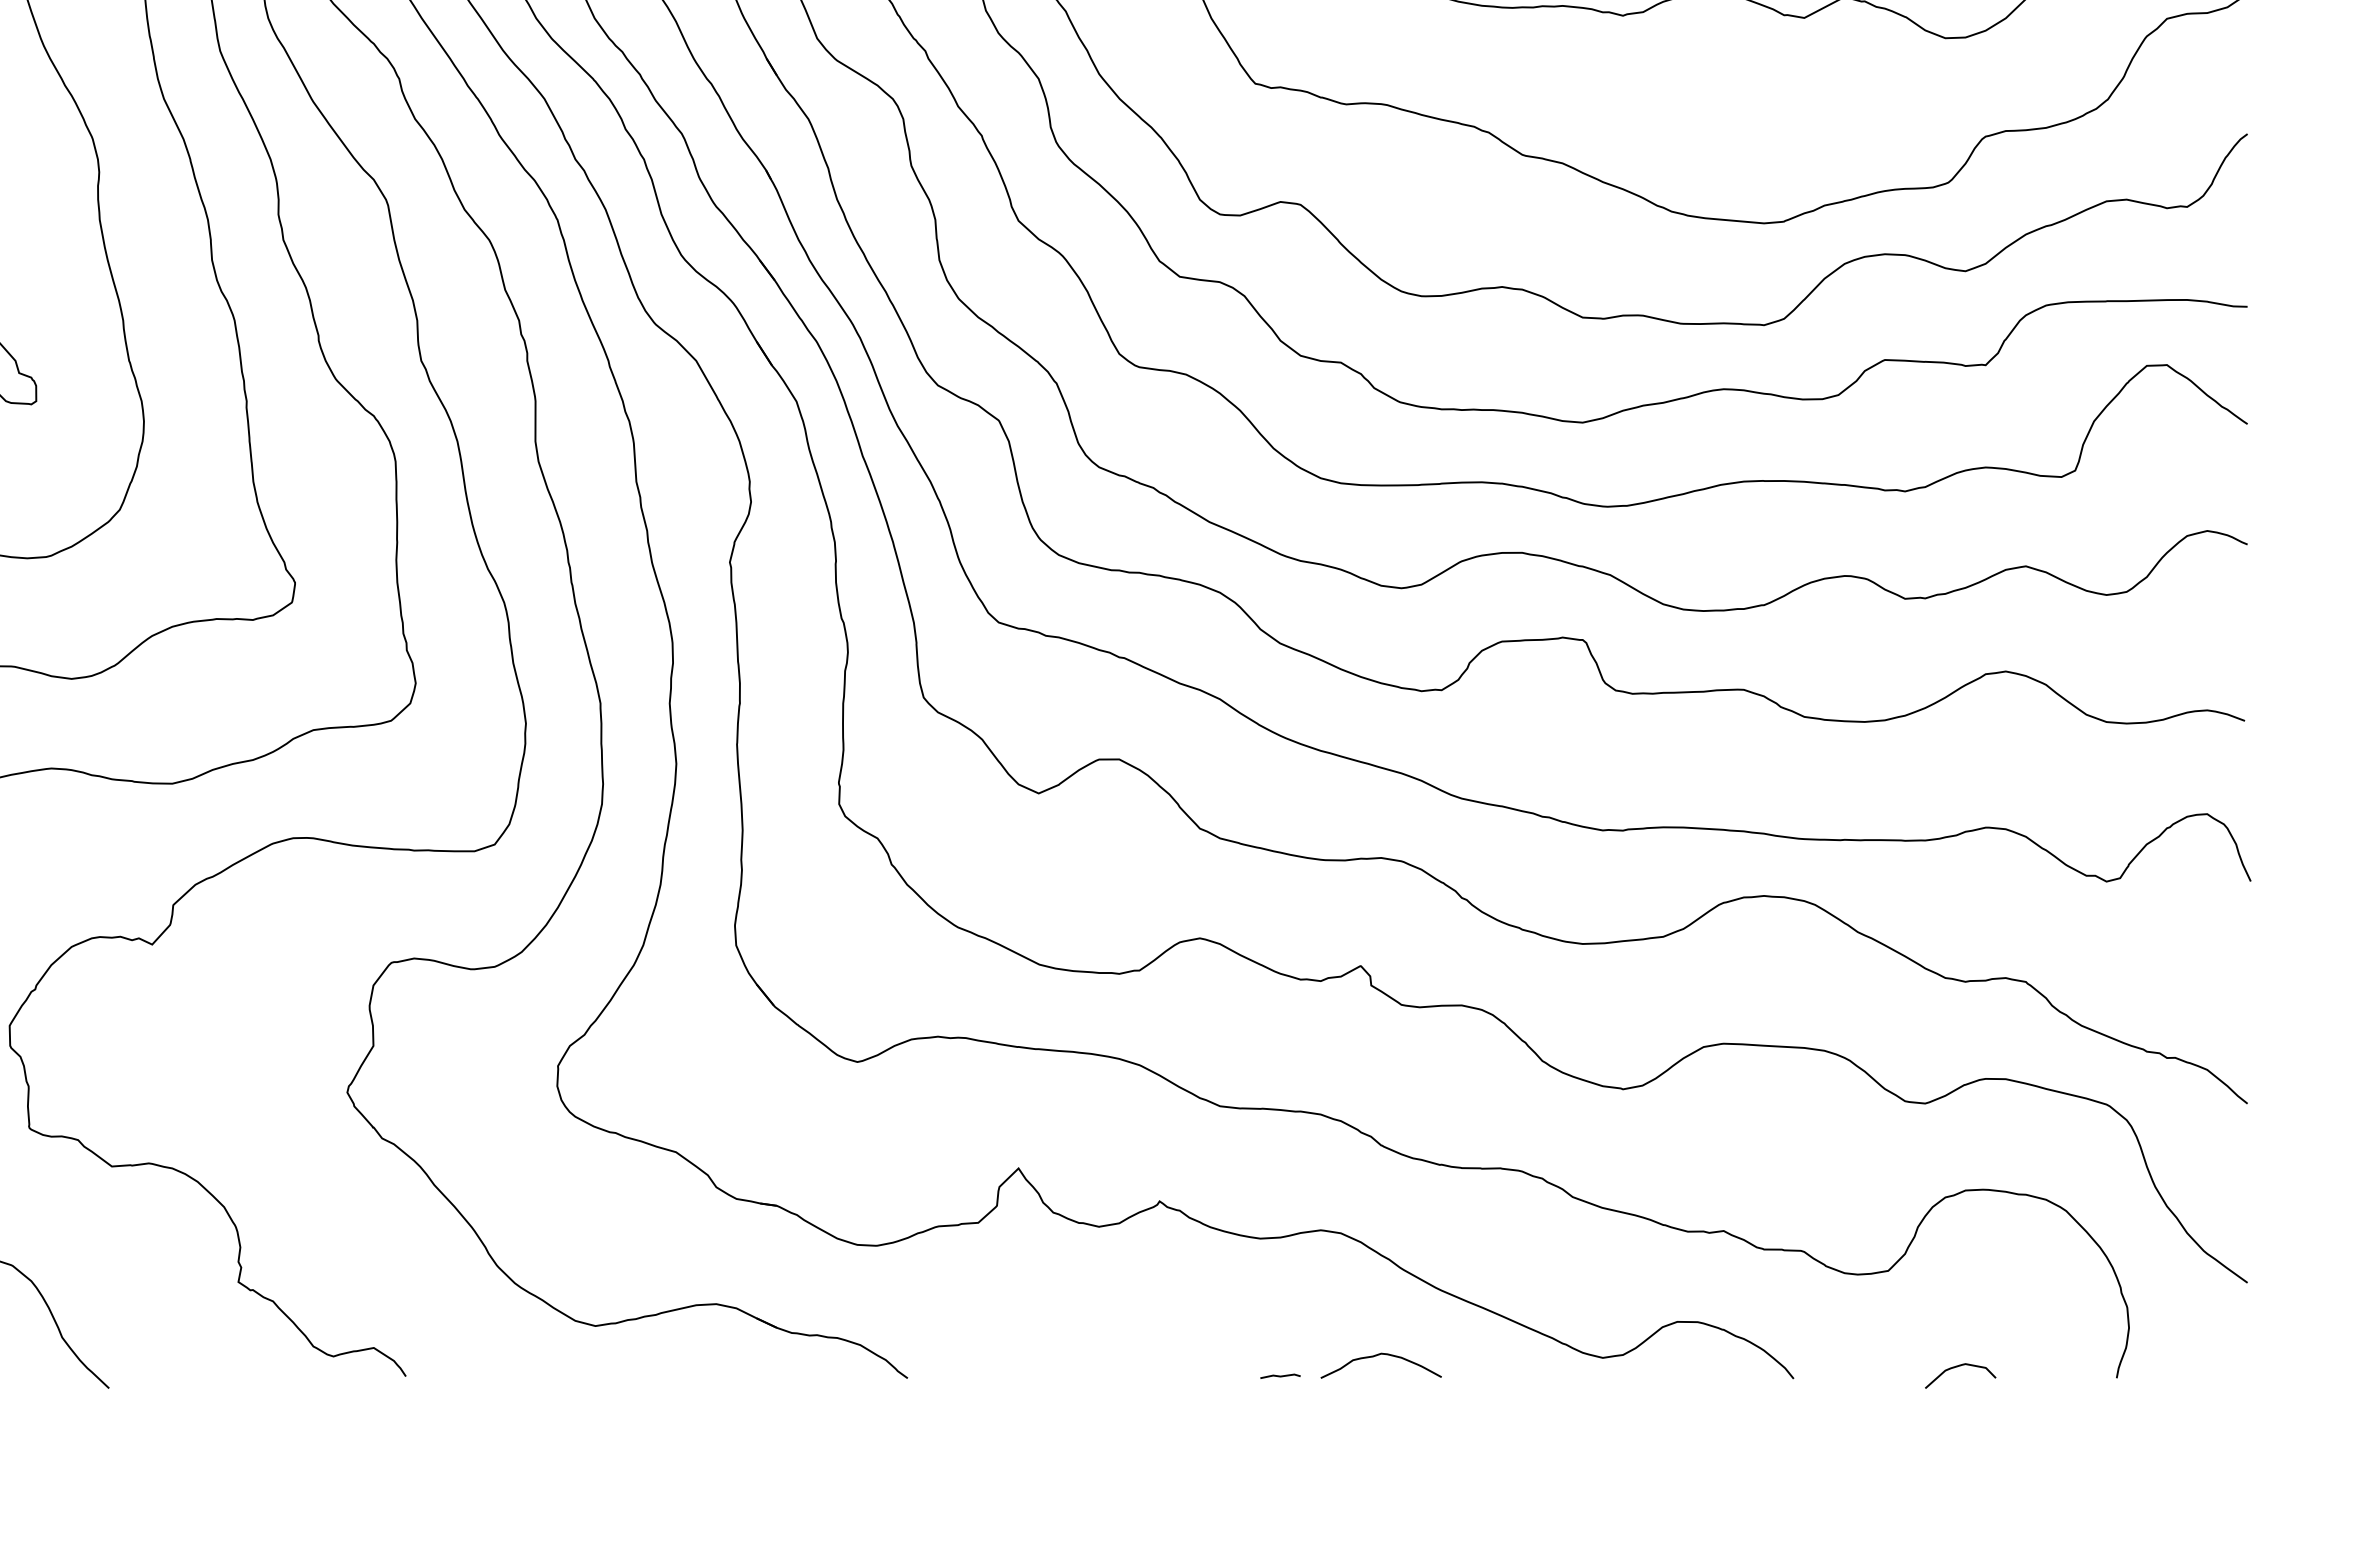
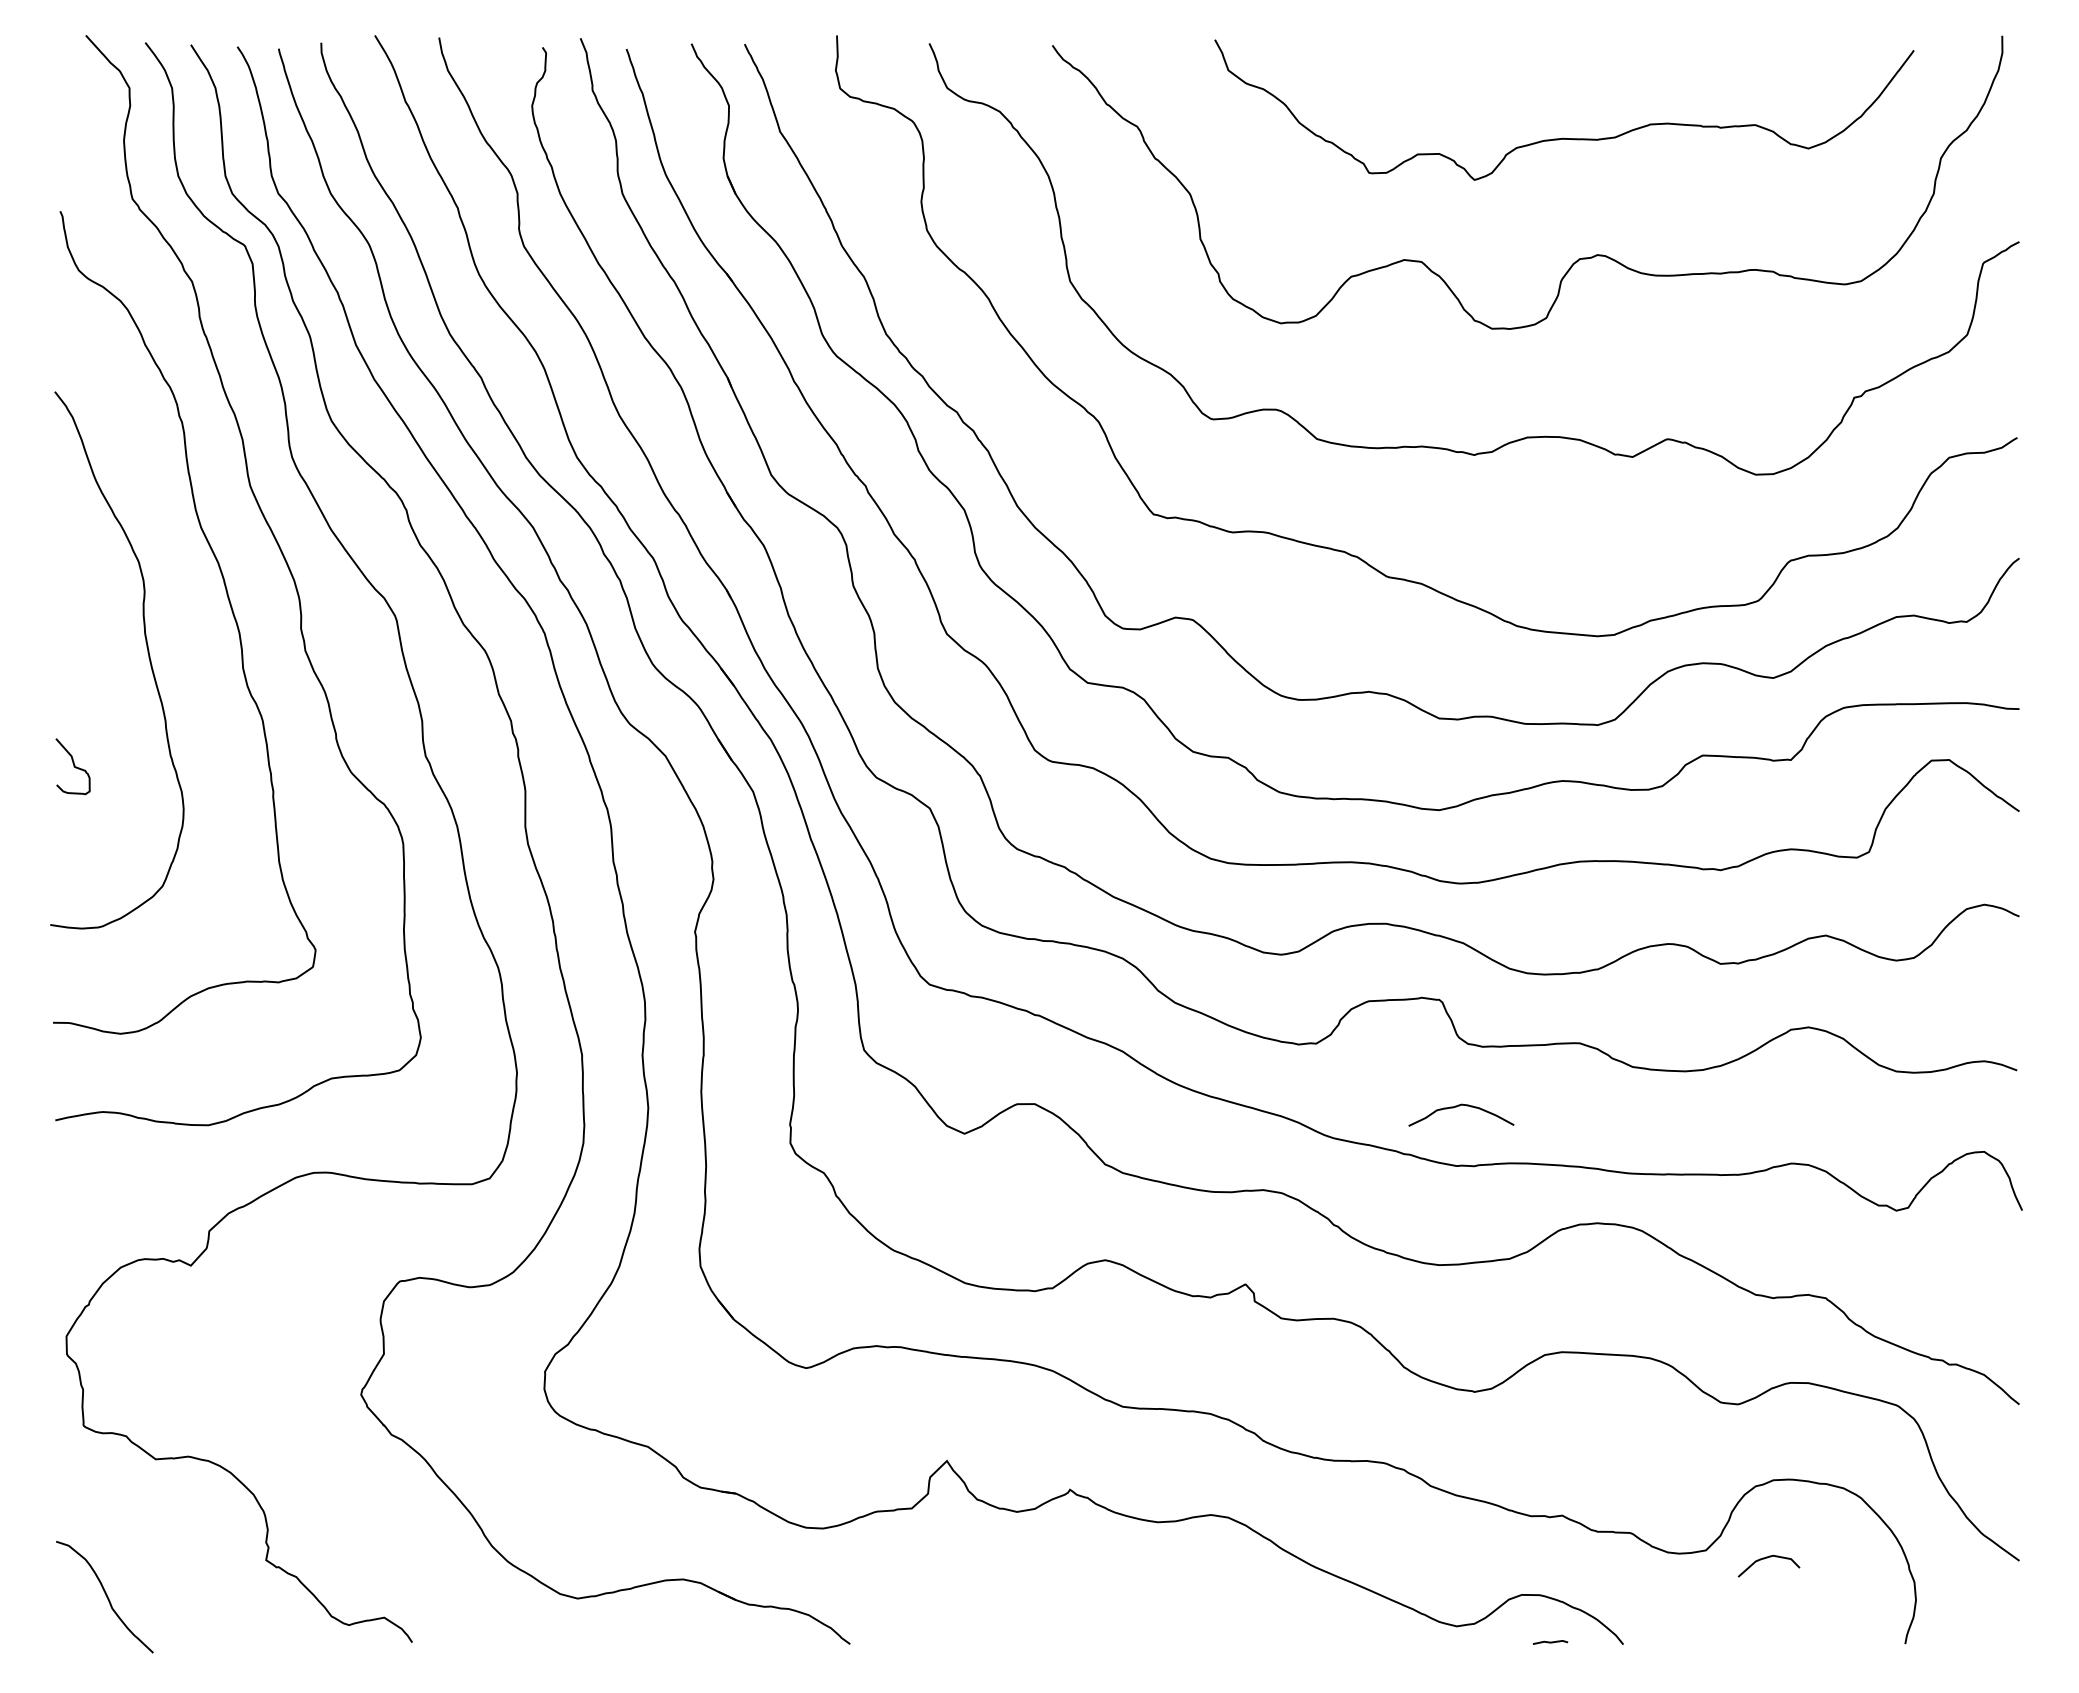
curve: (1379, 1355) -> (1459, 1106), moved
curve: (1958, 1367) -> (1767, 1558), moved
line: (1280, 1376) -> (1550, 1642), moved

